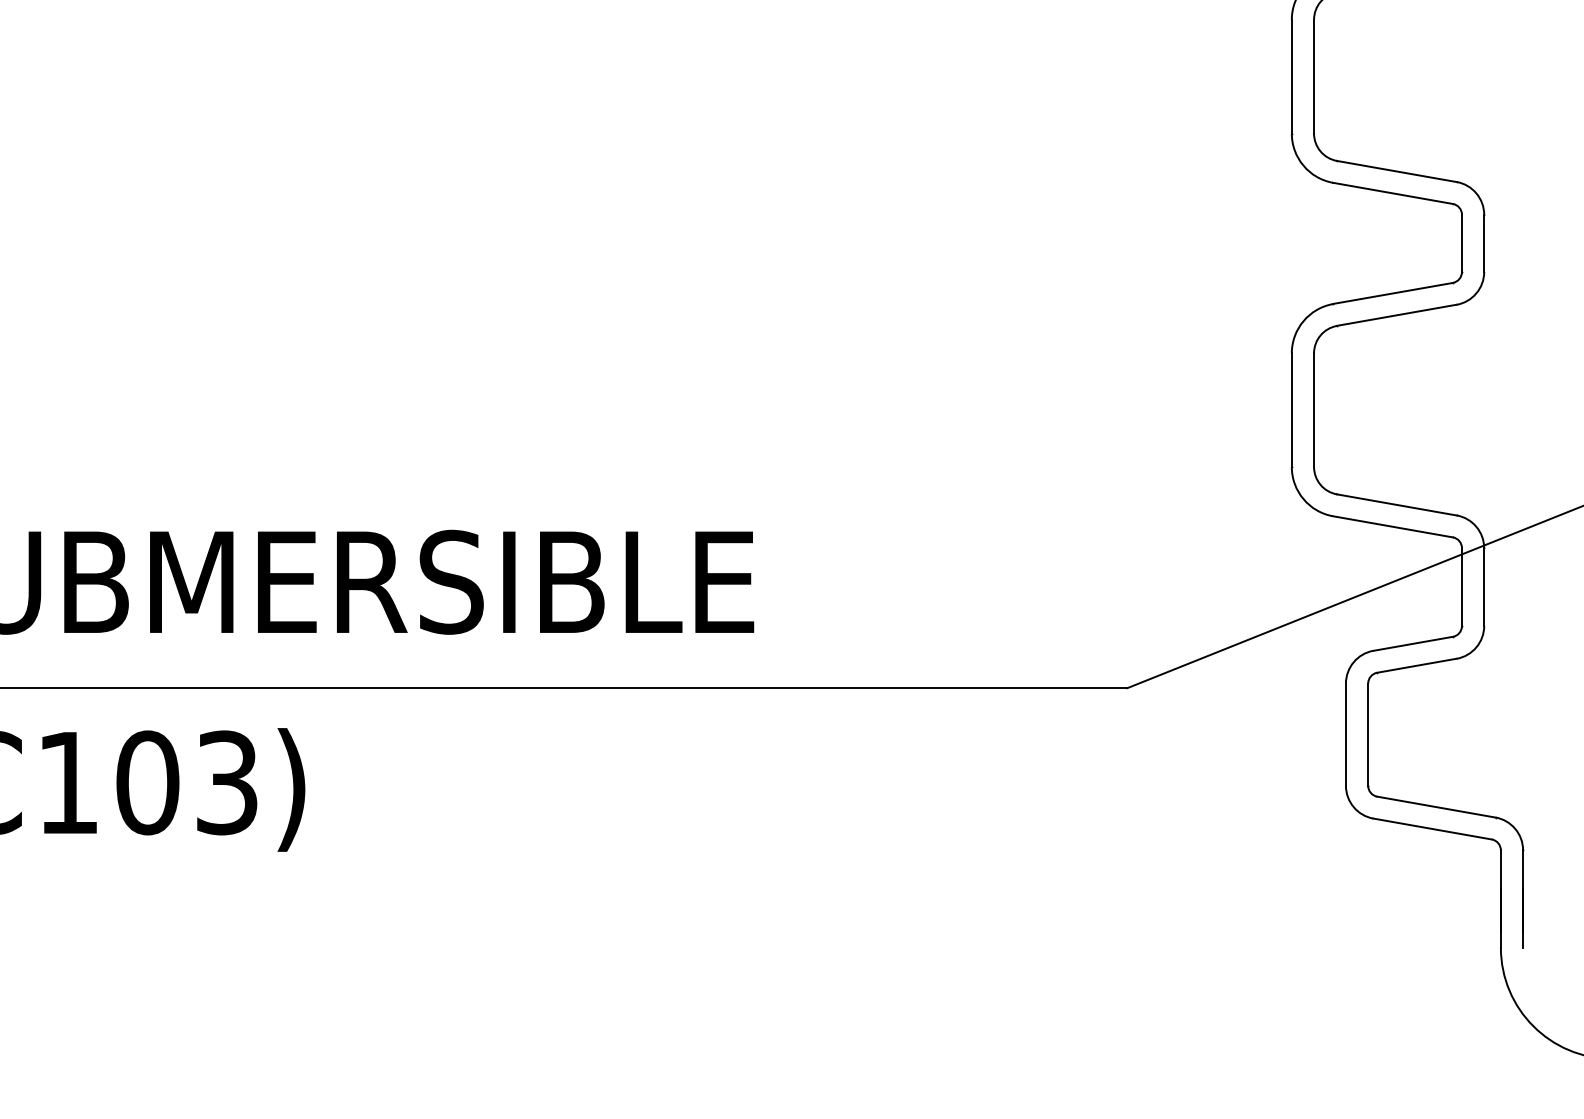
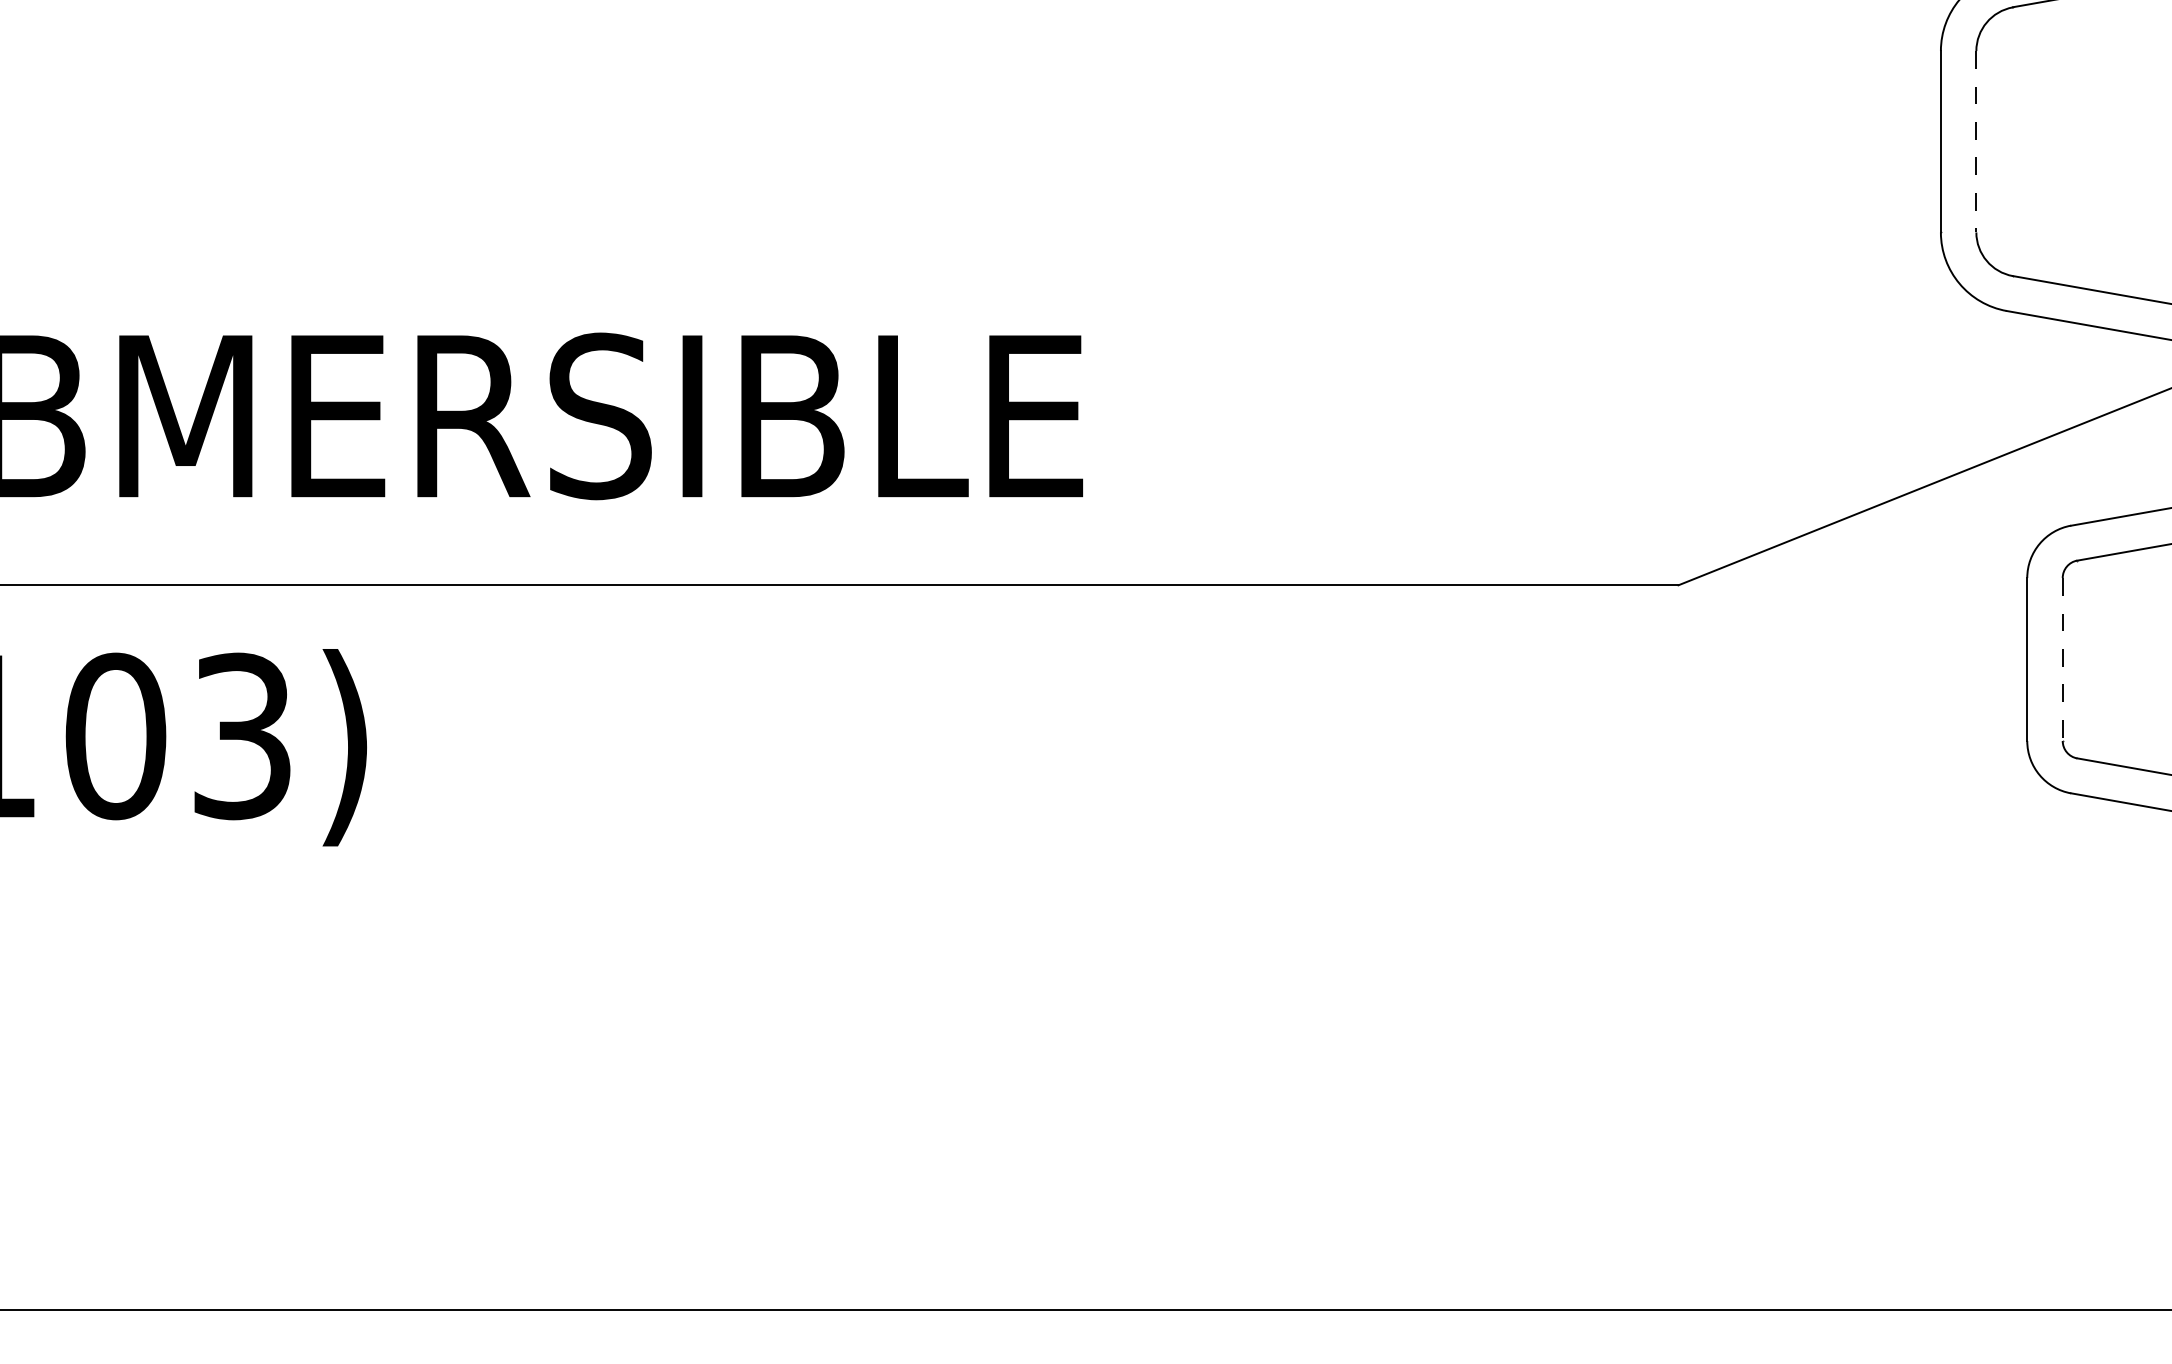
line: (1314, 410) -> (1977, 142), solid -> dashed
line: (1368, 735) -> (2063, 660), solid -> dashed

